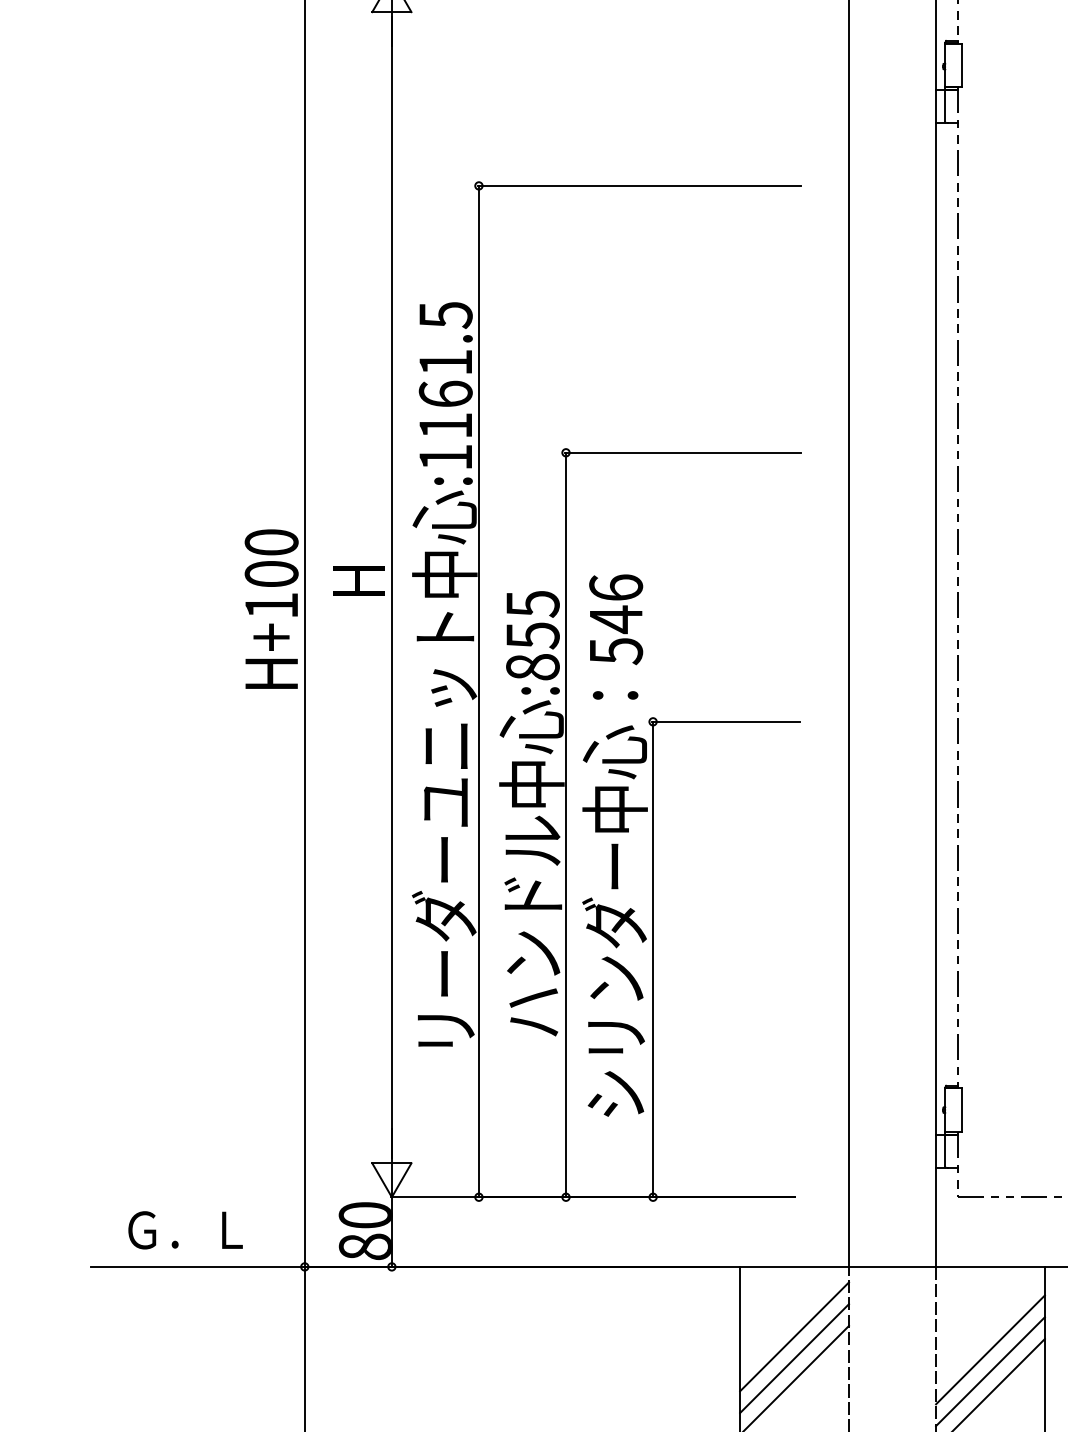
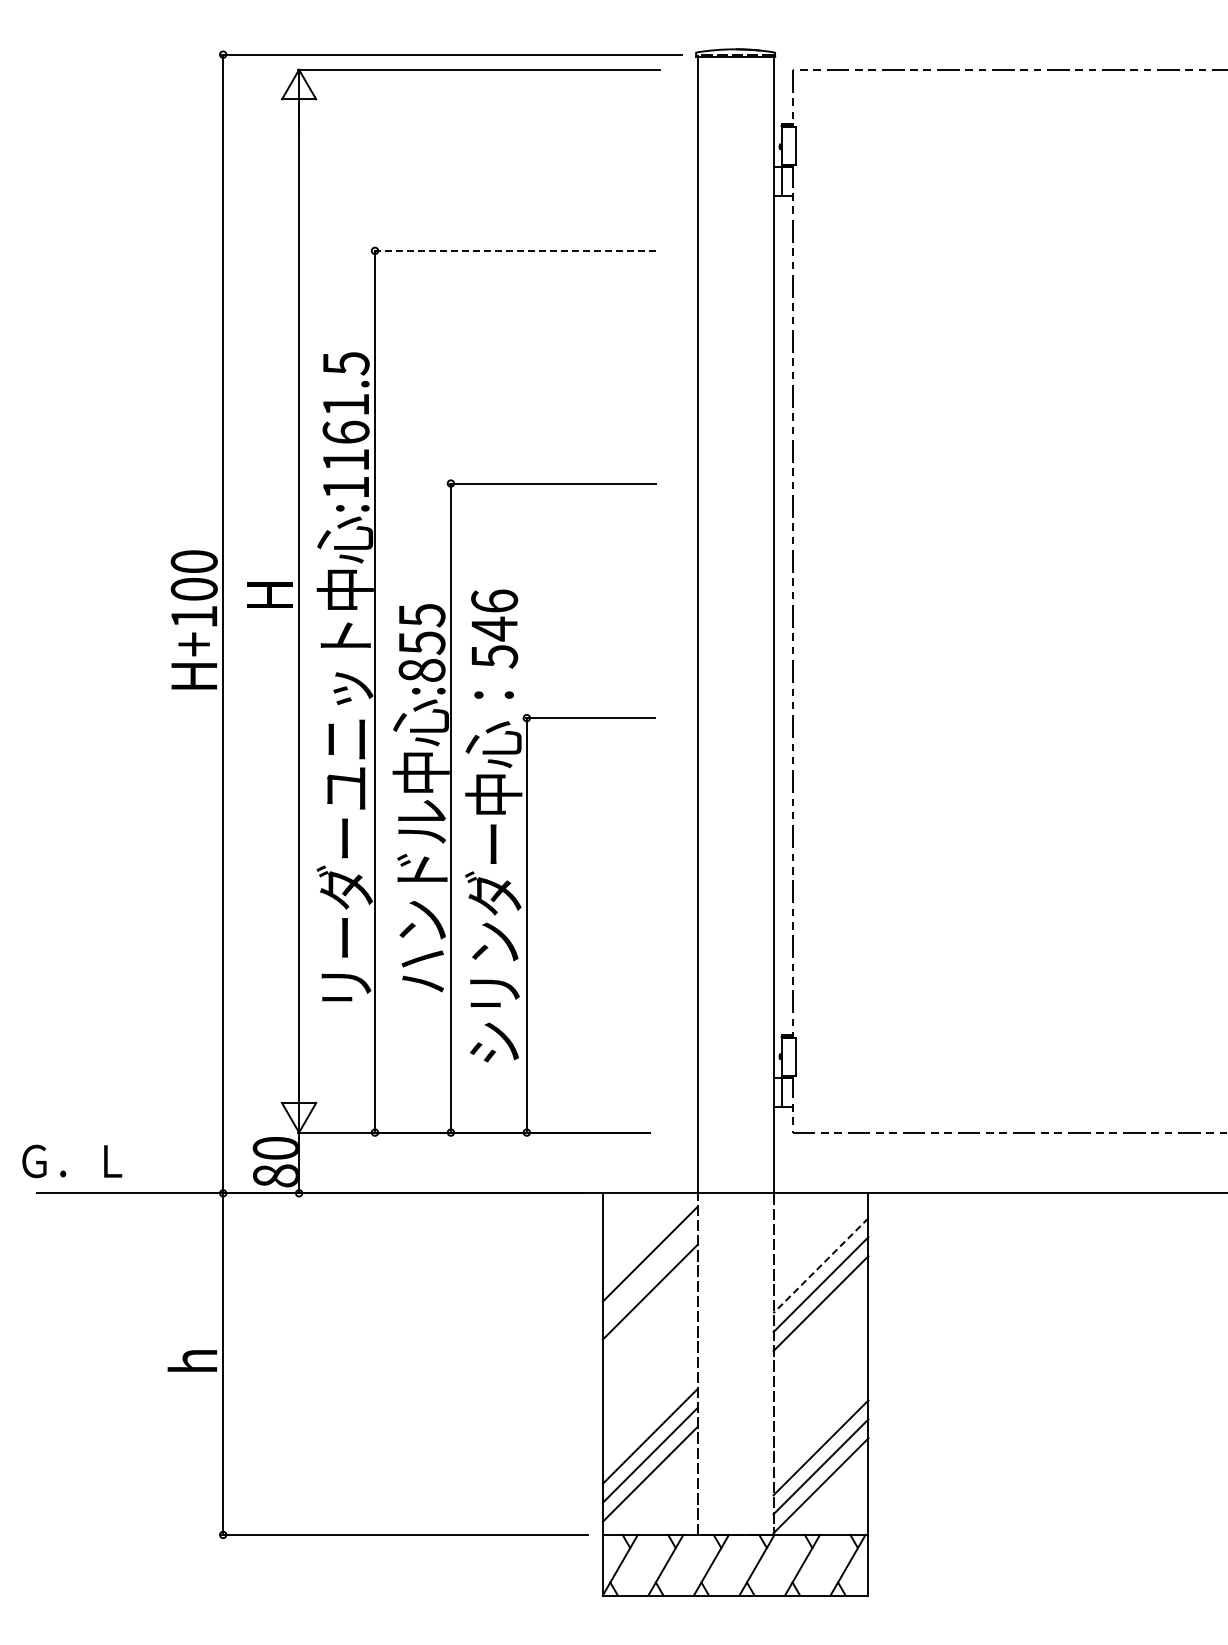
line: (640, 185) -> (515, 250), solid -> dashed
text: (185, 1230) -> (72, 1161), moved
line: (989, 1350) -> (820, 1266), solid -> dashed
line: (793, 1357) -> (649, 1272), removed

